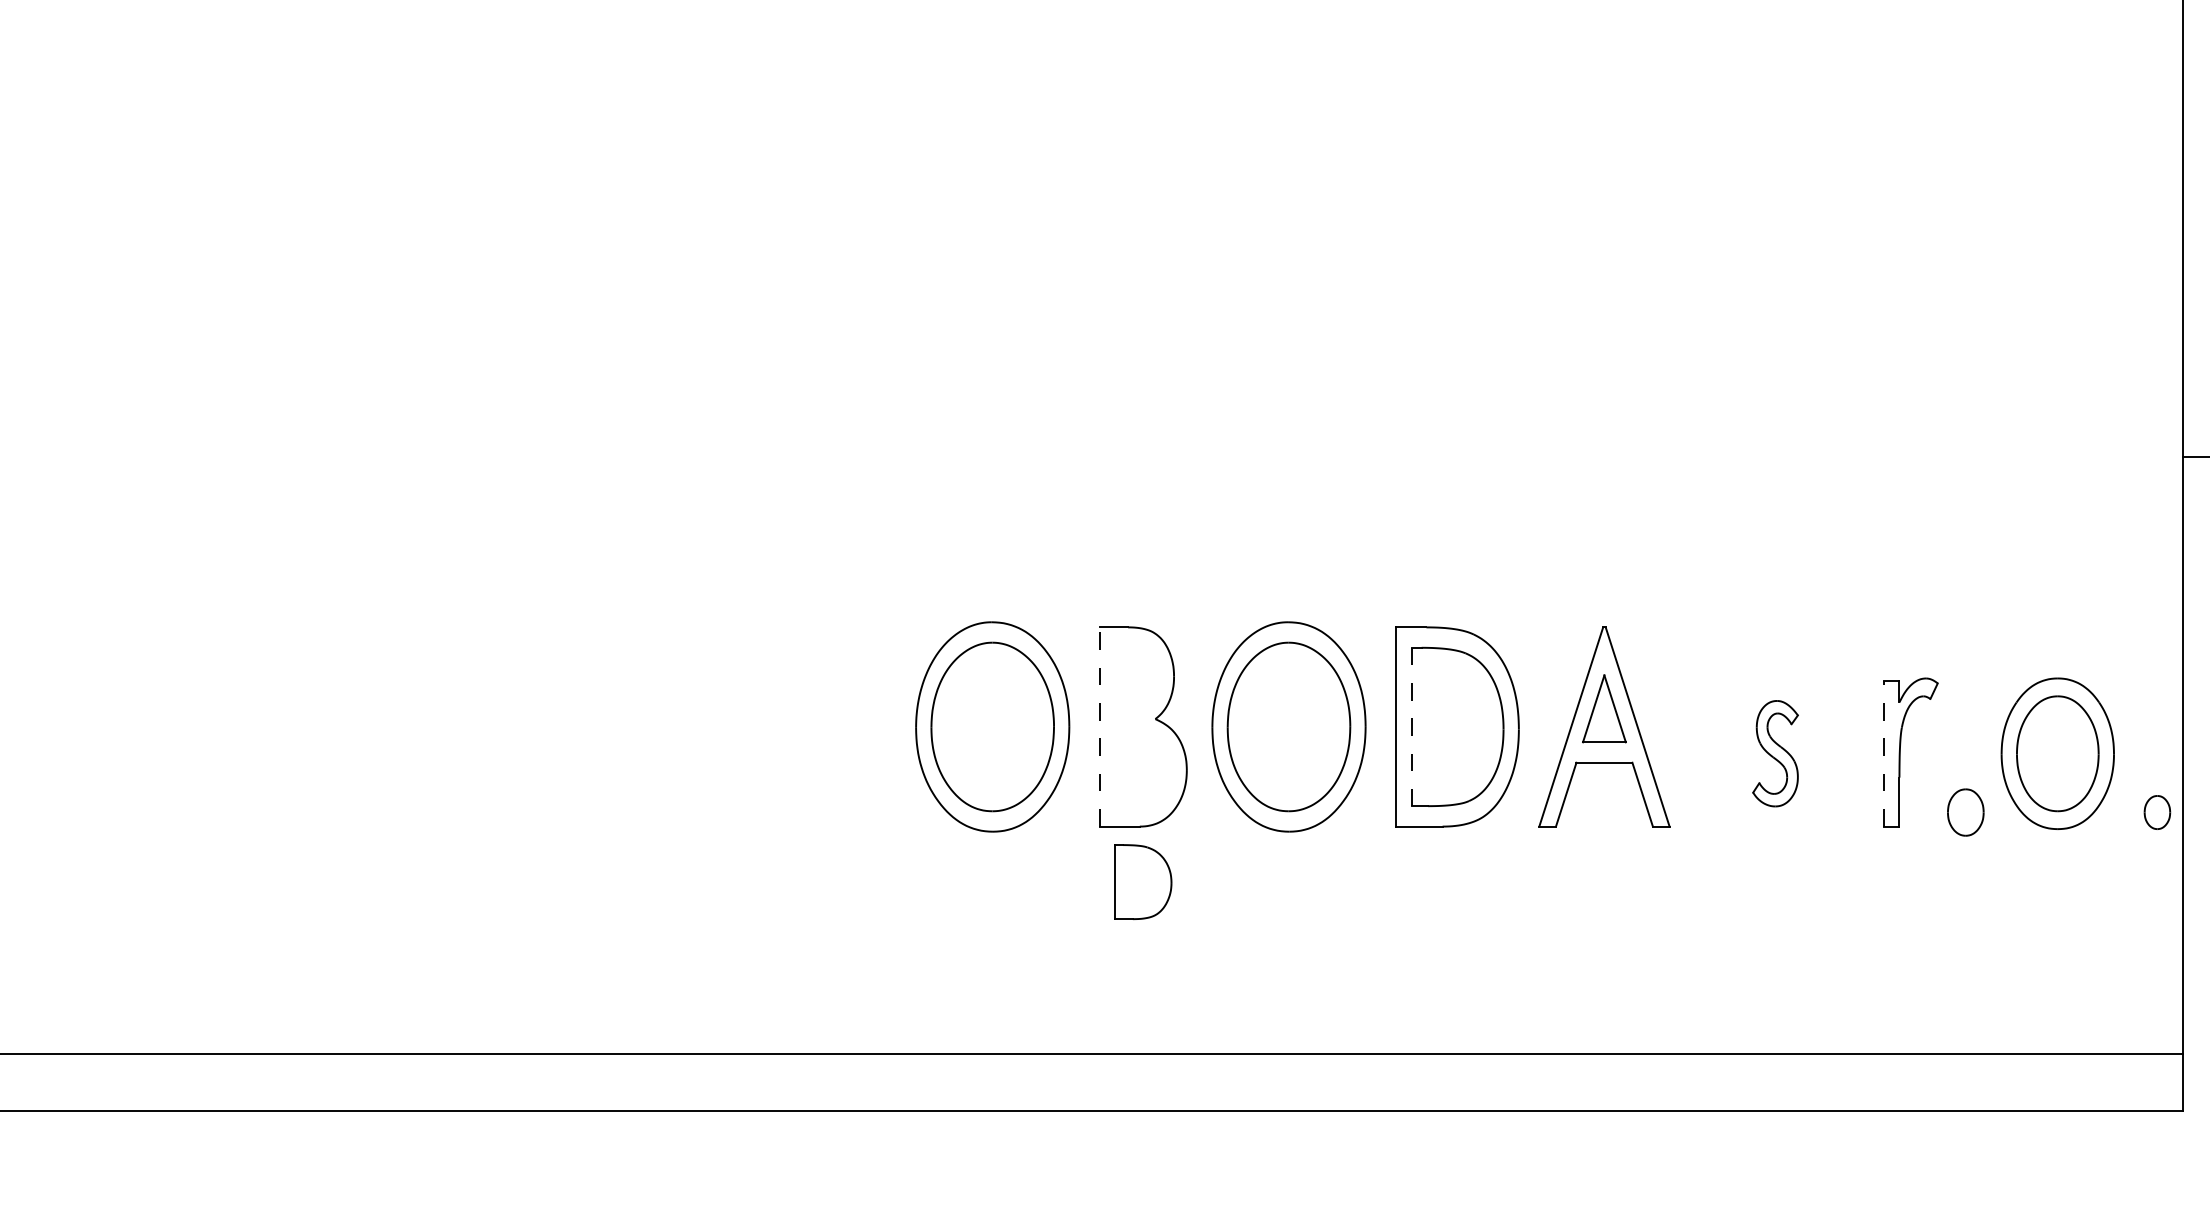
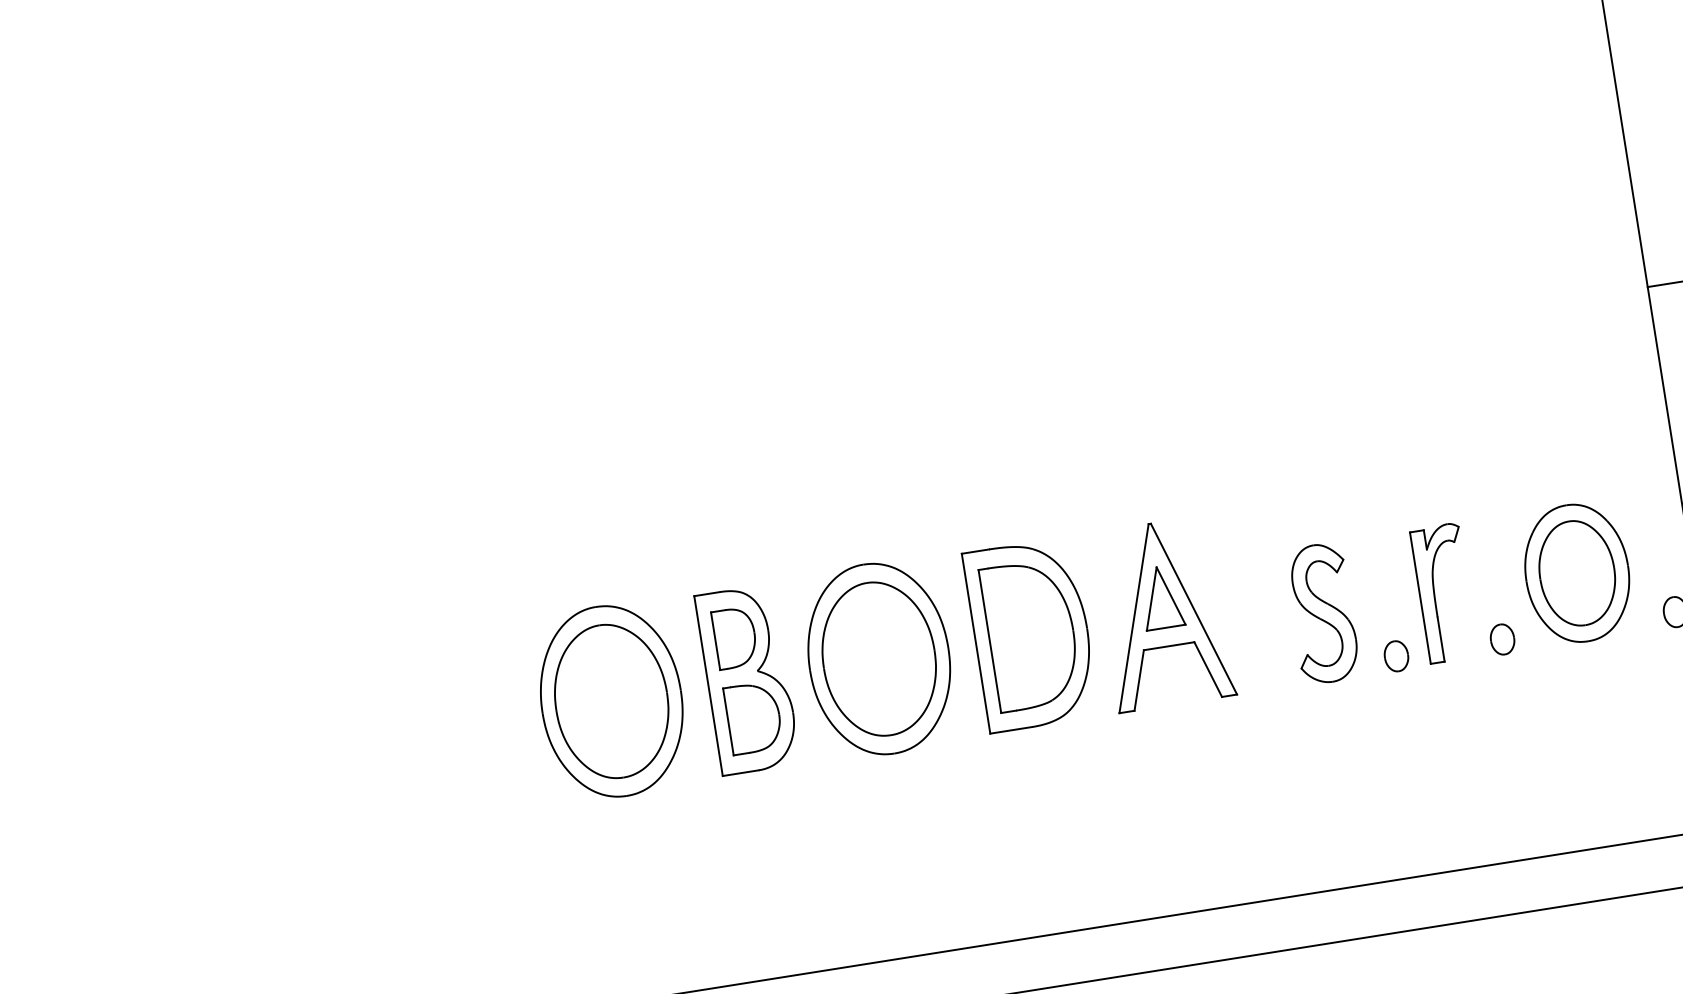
part: (1136, 679) -> (734, 637), added
line: (1100, 726) -> (708, 685), dashed -> solid
line: (1411, 727) -> (989, 642), dashed -> solid
part: (1775, 753) -> (1322, 613), size x1.43
line: (1884, 753) -> (1420, 597), dashed -> solid
part: (1847, 812) -> (1395, 656), added
part: (1965, 812) -> (1502, 639), size x0.71
part: (1143, 881) -> (753, 717), moved

